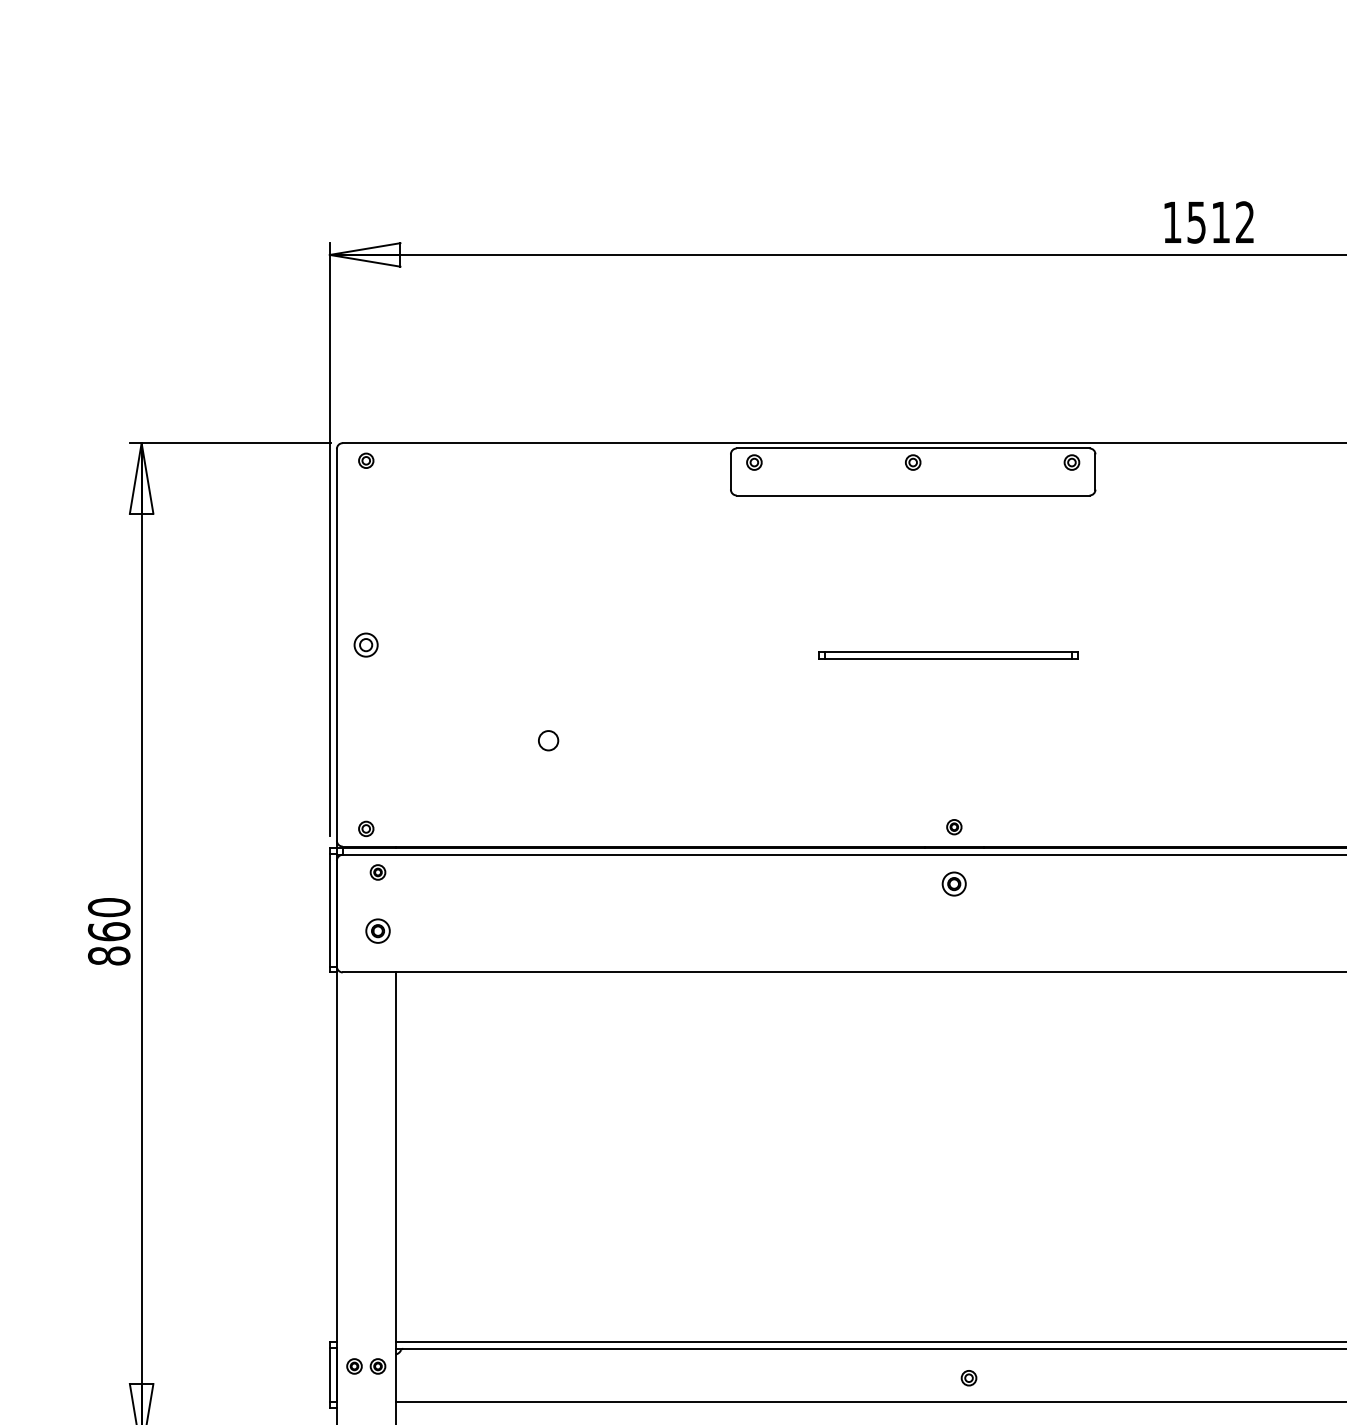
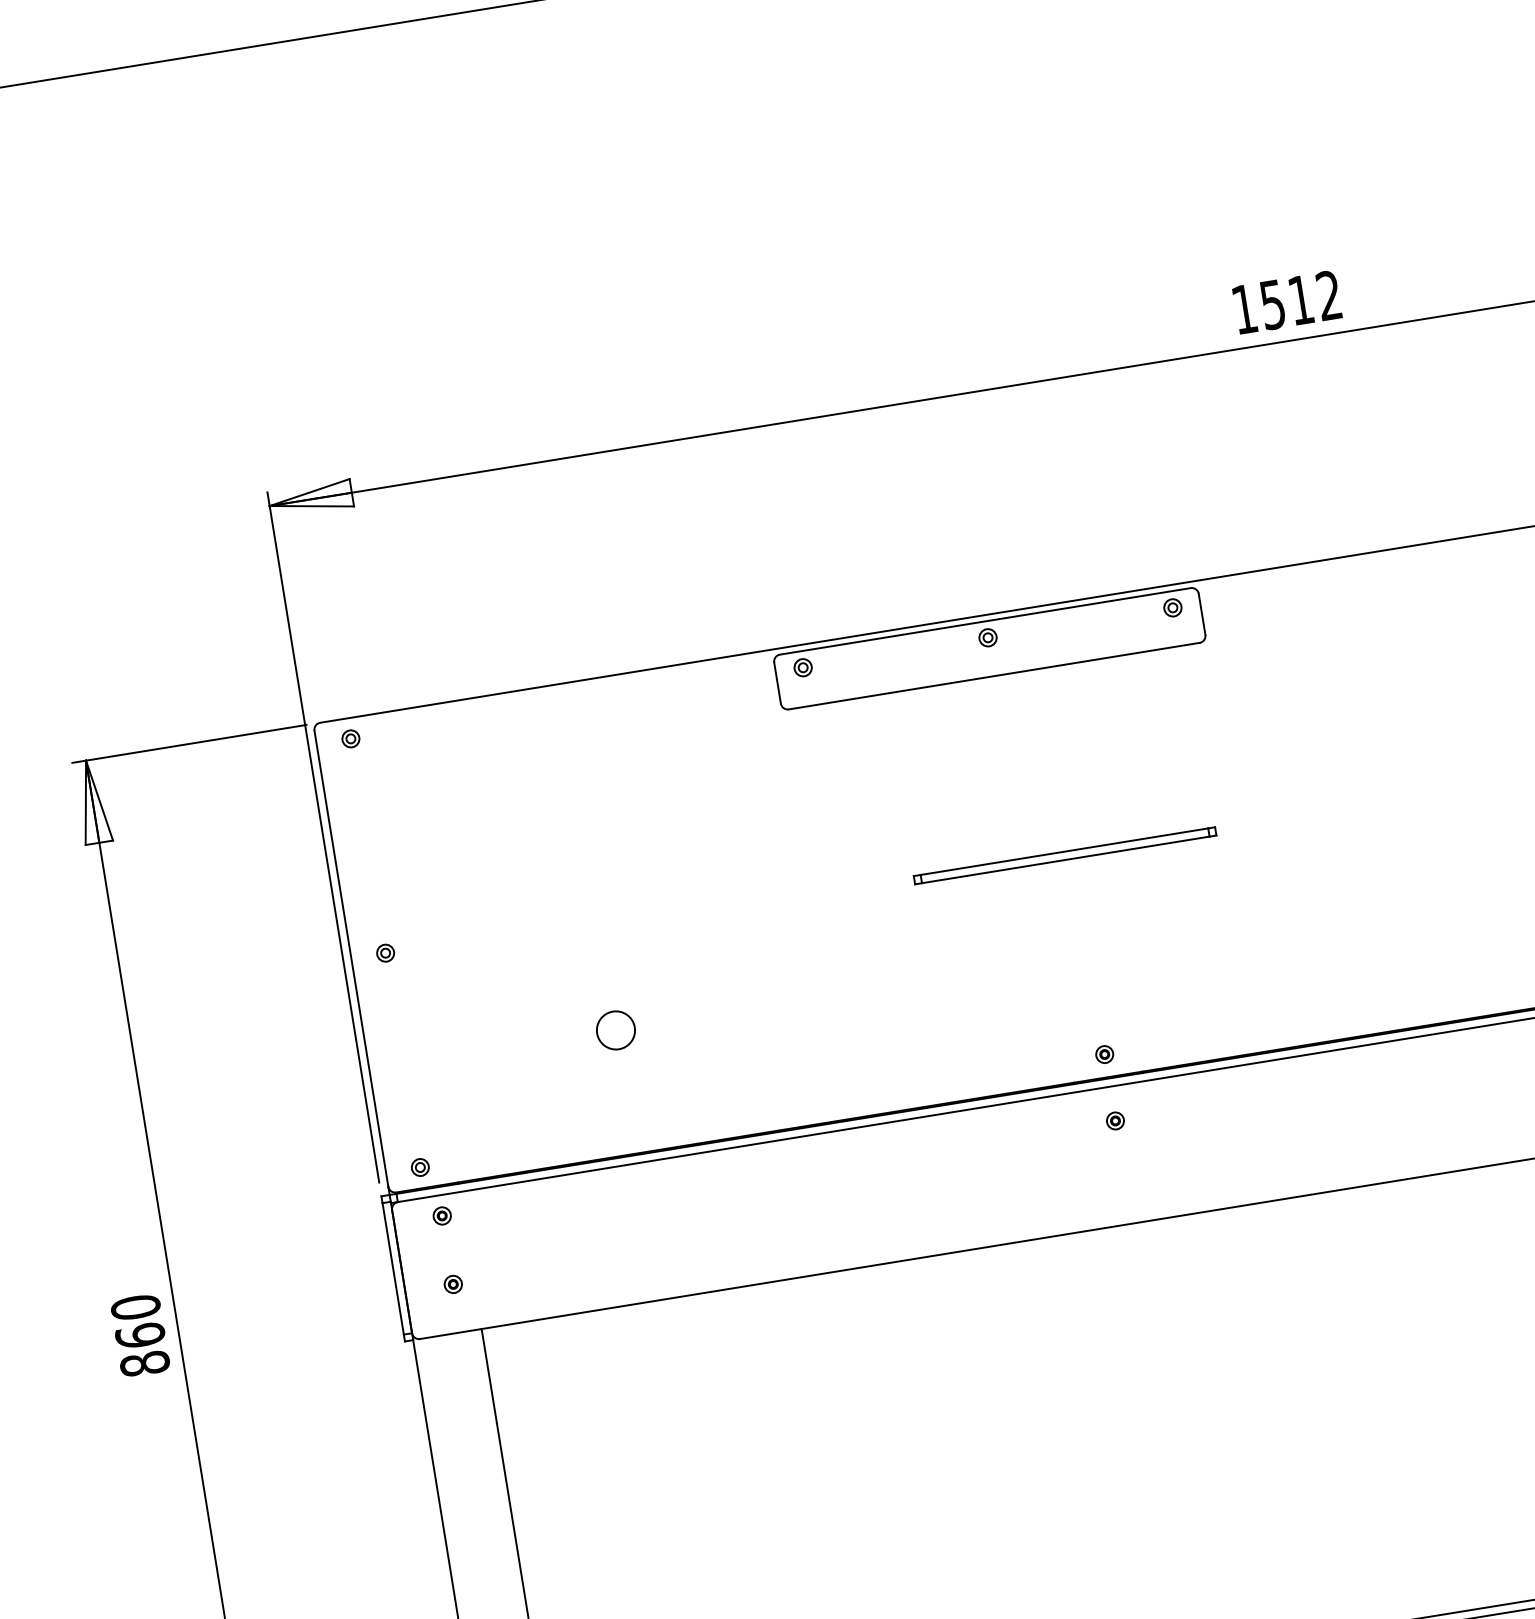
part: (366, 644) -> (385, 952), size x0.62
circle: (548, 740) -> (615, 1030), size x1.67
part: (954, 884) -> (1115, 1121), size x0.62
part: (377, 931) -> (452, 1284), size x0.62

